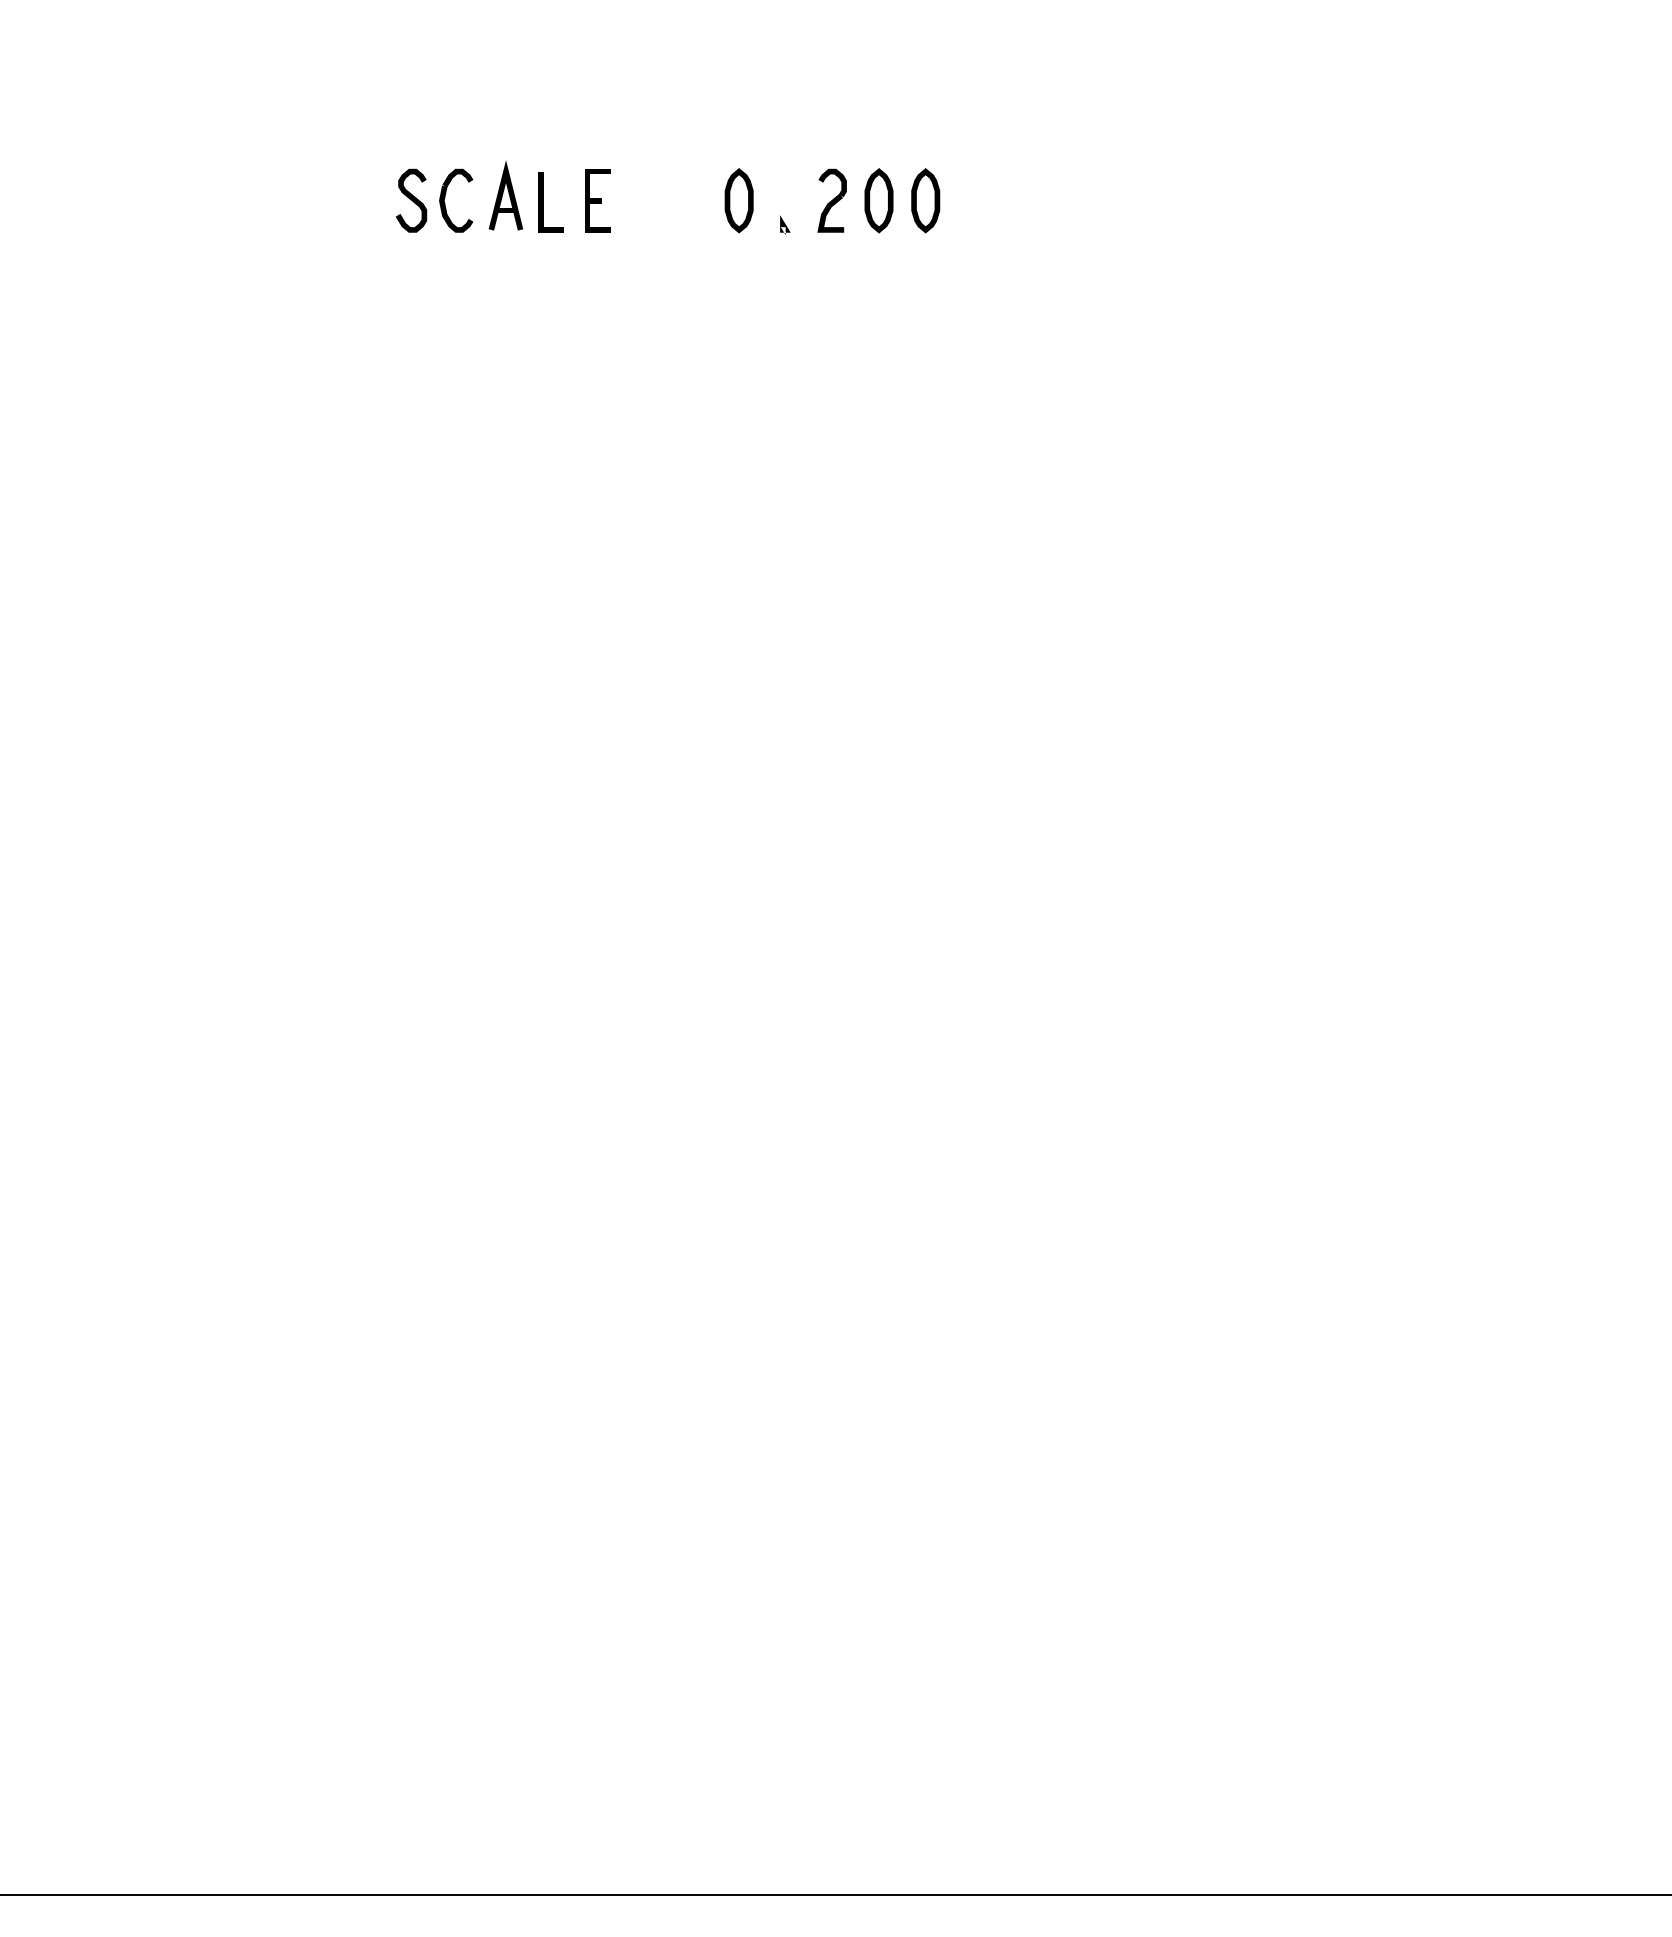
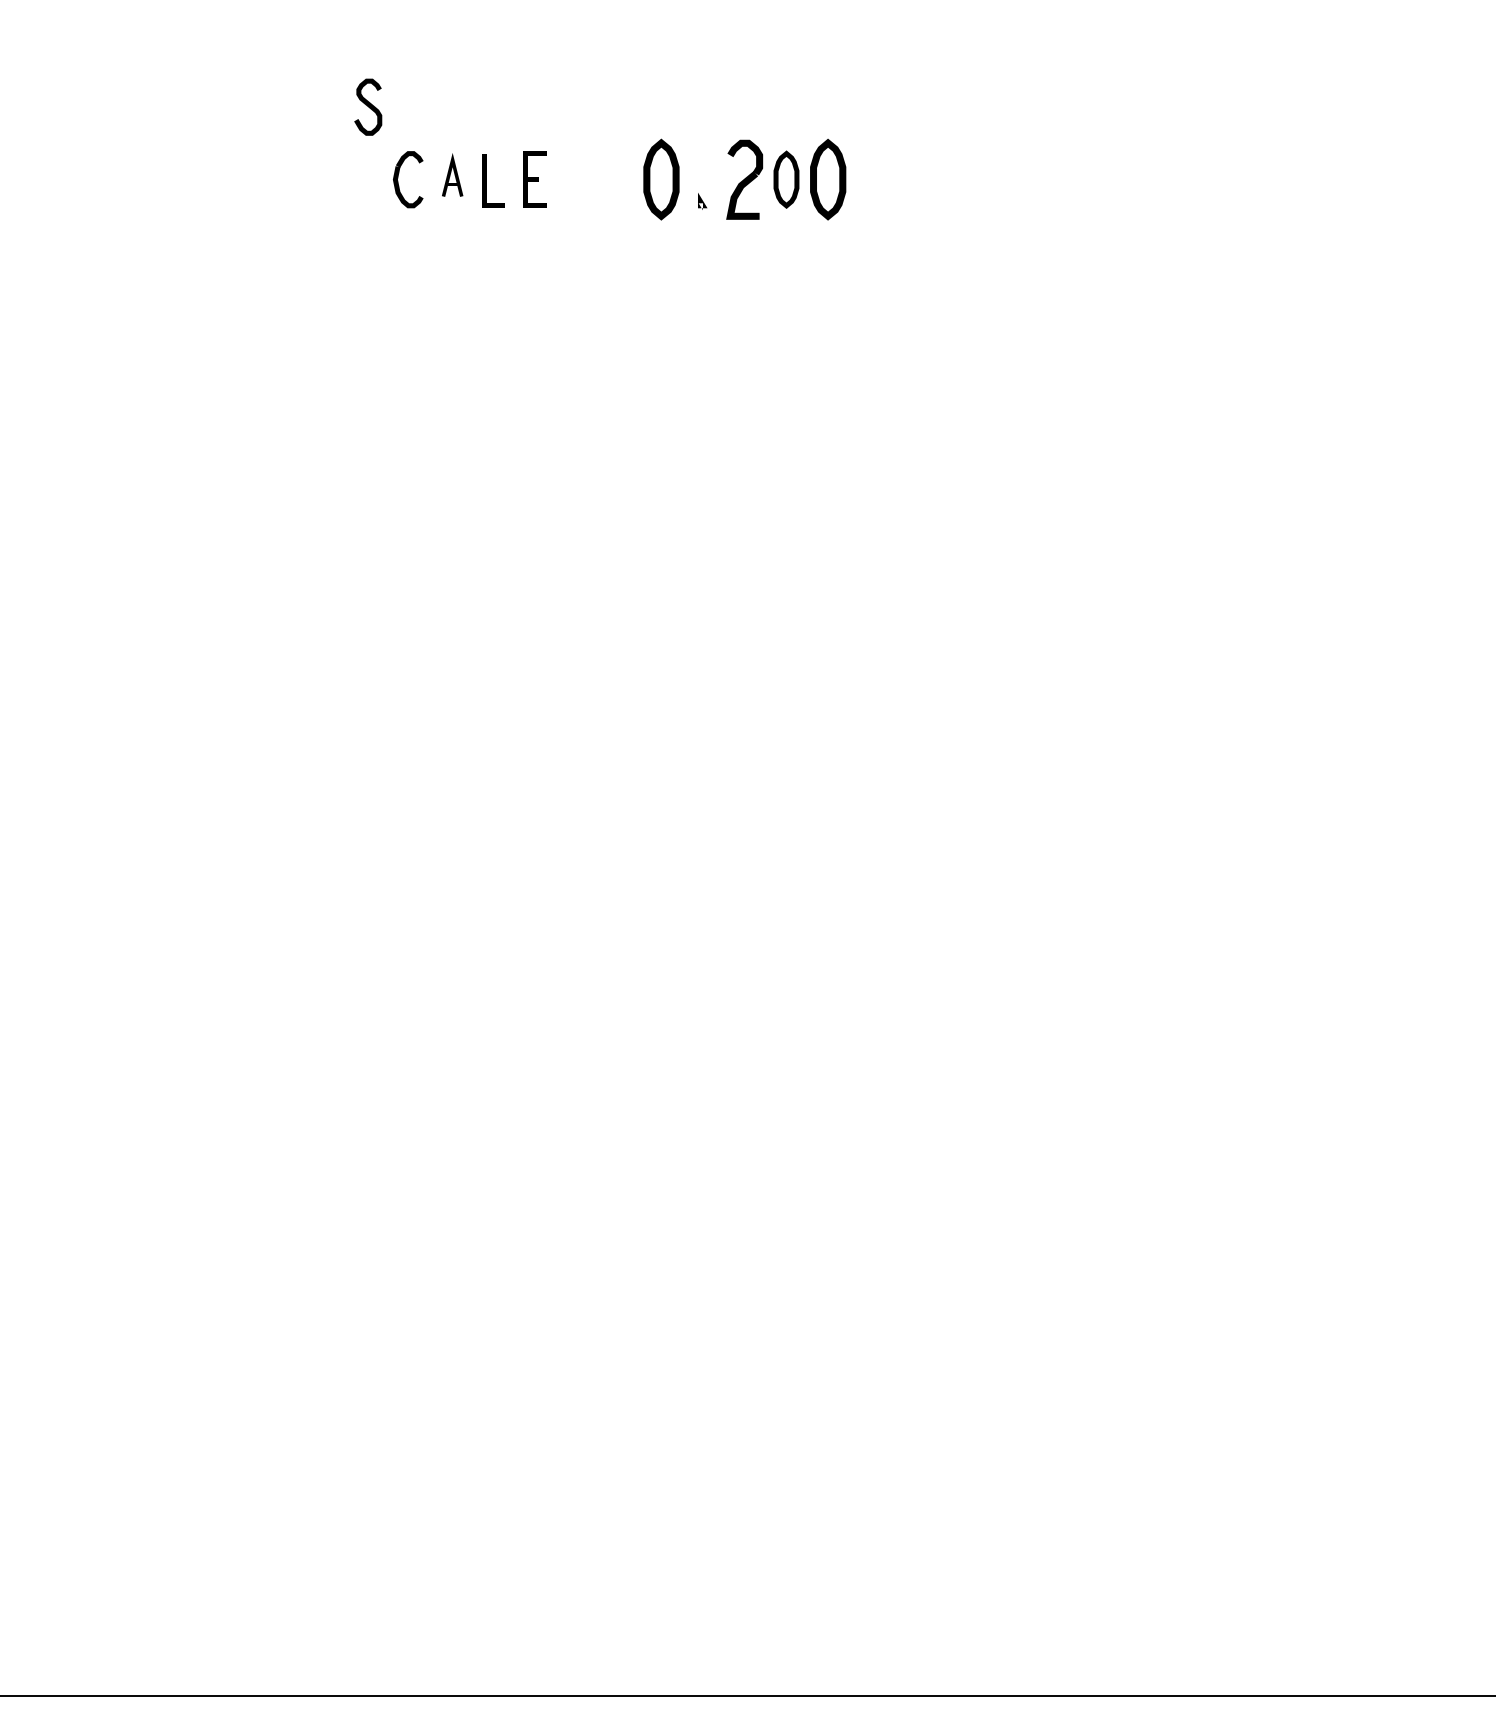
part: (505, 195) -> (452, 174), size x0.7
curve: (411, 200) -> (368, 106), moved
part: (738, 200) -> (660, 179), size x1.4
part: (831, 200) -> (743, 179), size x1.4
part: (925, 200) -> (828, 179), size x1.4

